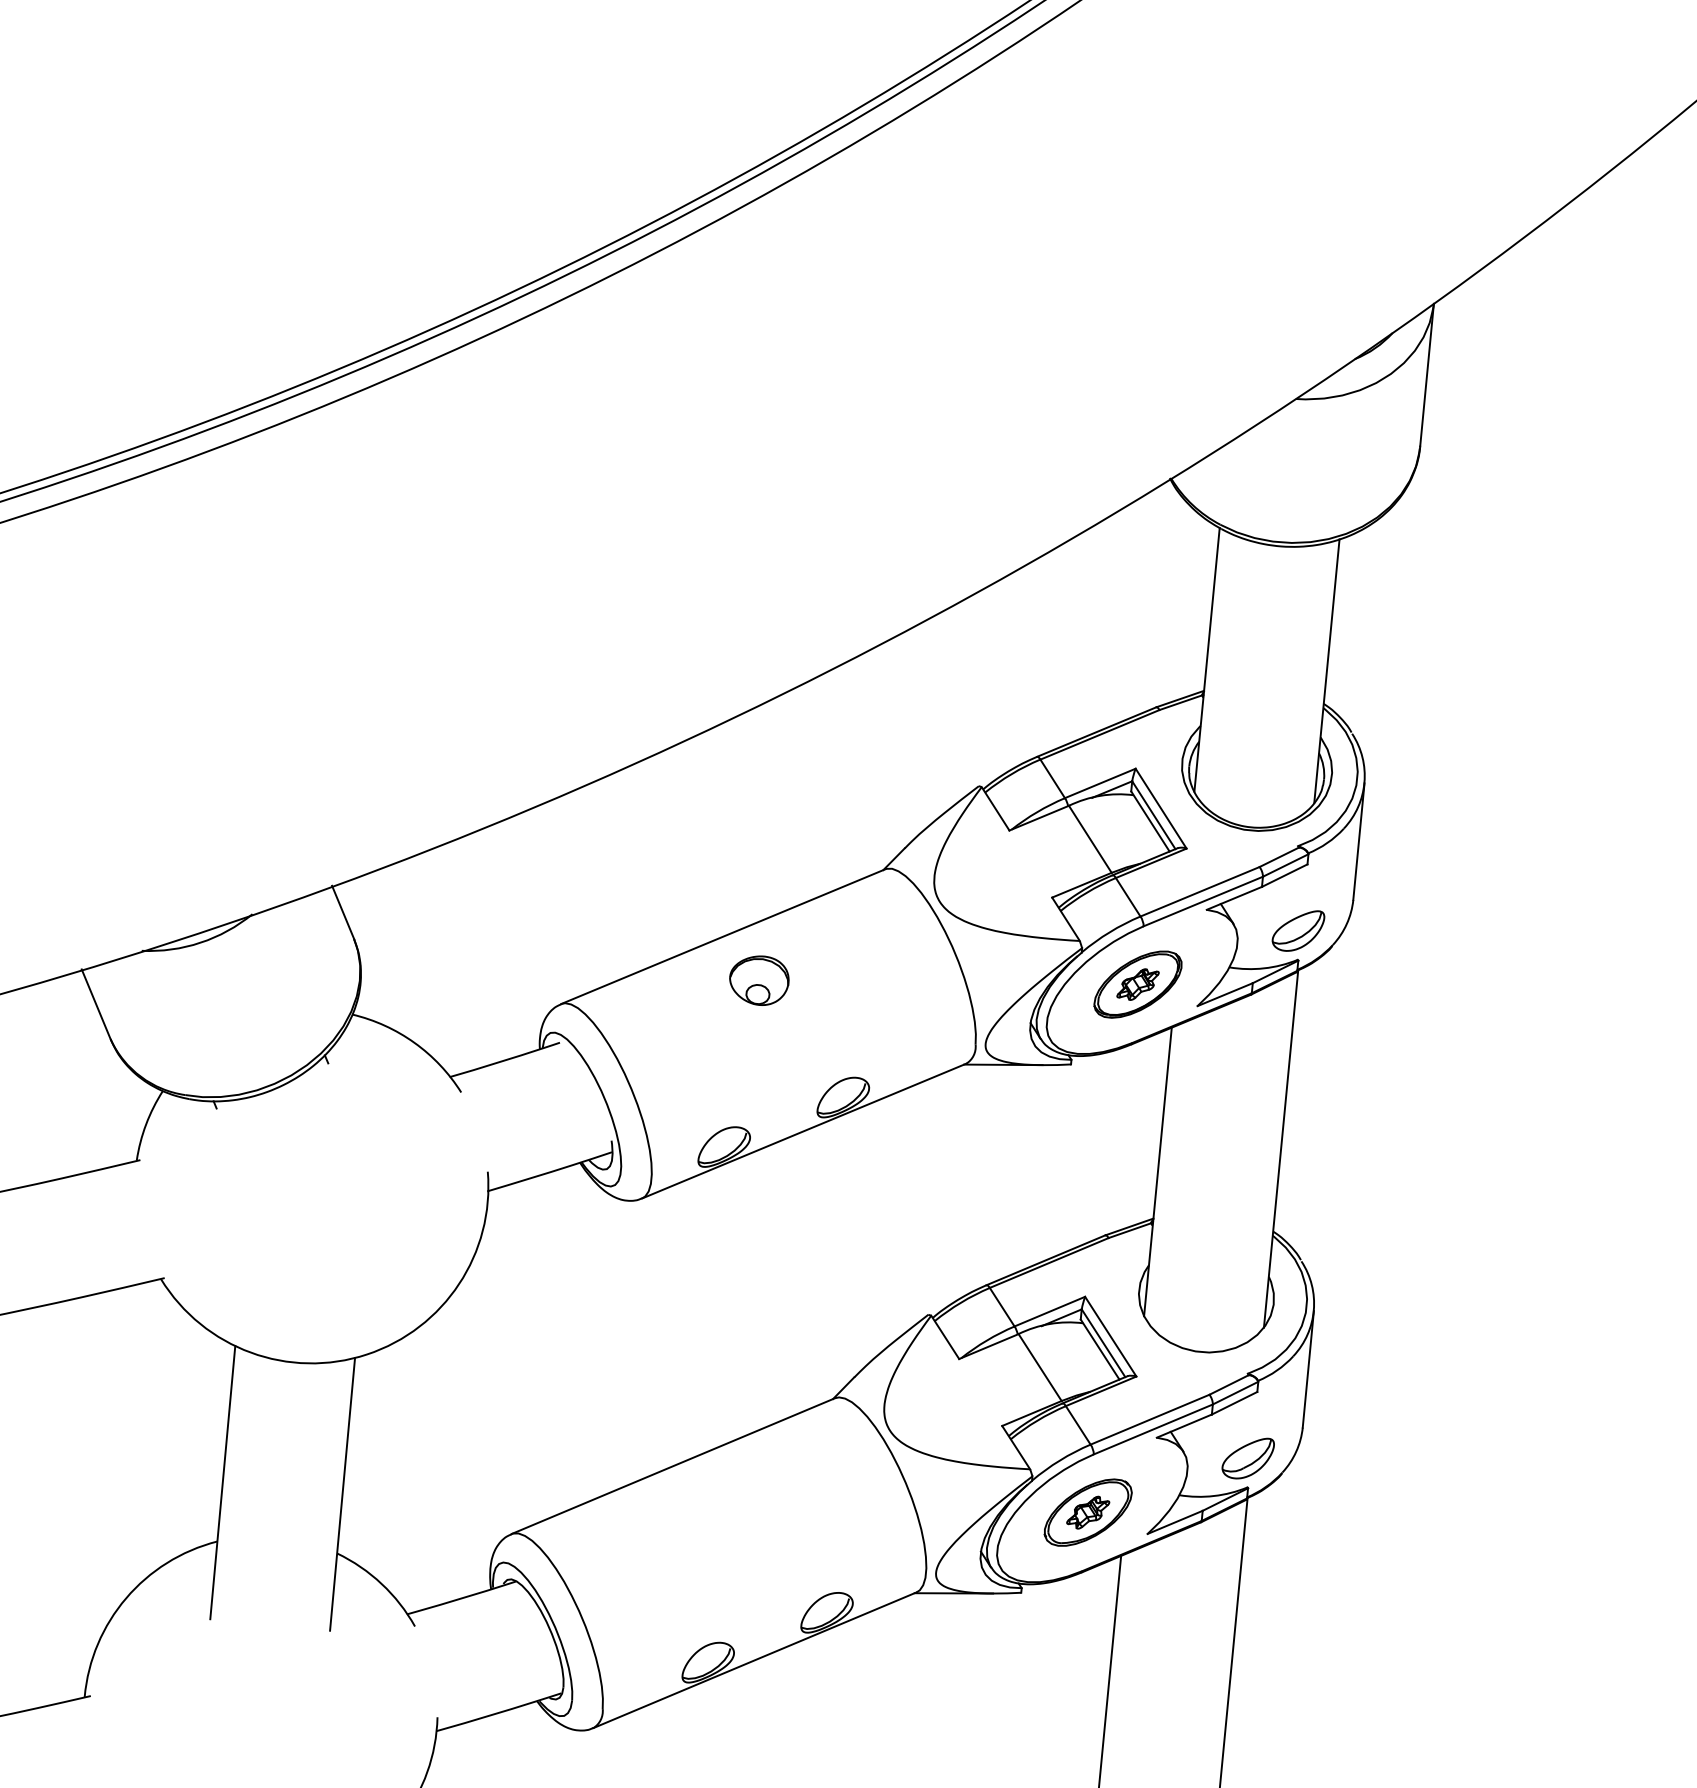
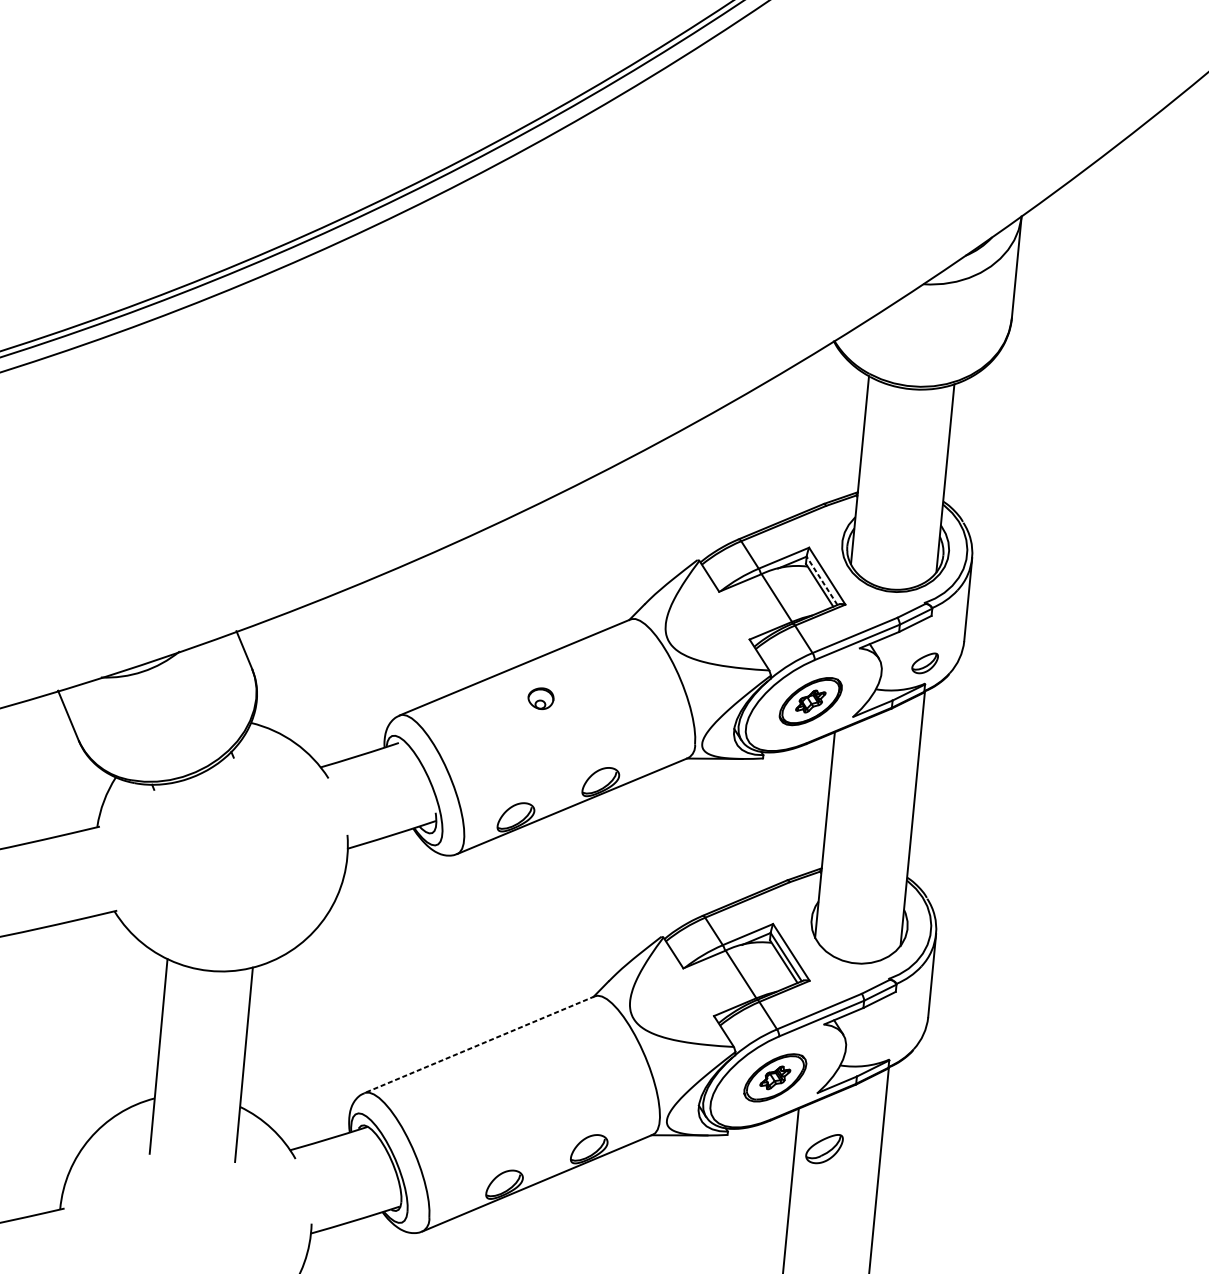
line: (1153, 814) -> (821, 580), solid -> dashed
part: (1298, 930) -> (925, 663), size x0.7
part: (759, 980) -> (541, 698), size x0.6
part: (1247, 1458) -> (823, 1149), moved
line: (672, 1466) -> (479, 1044), solid -> dashed

